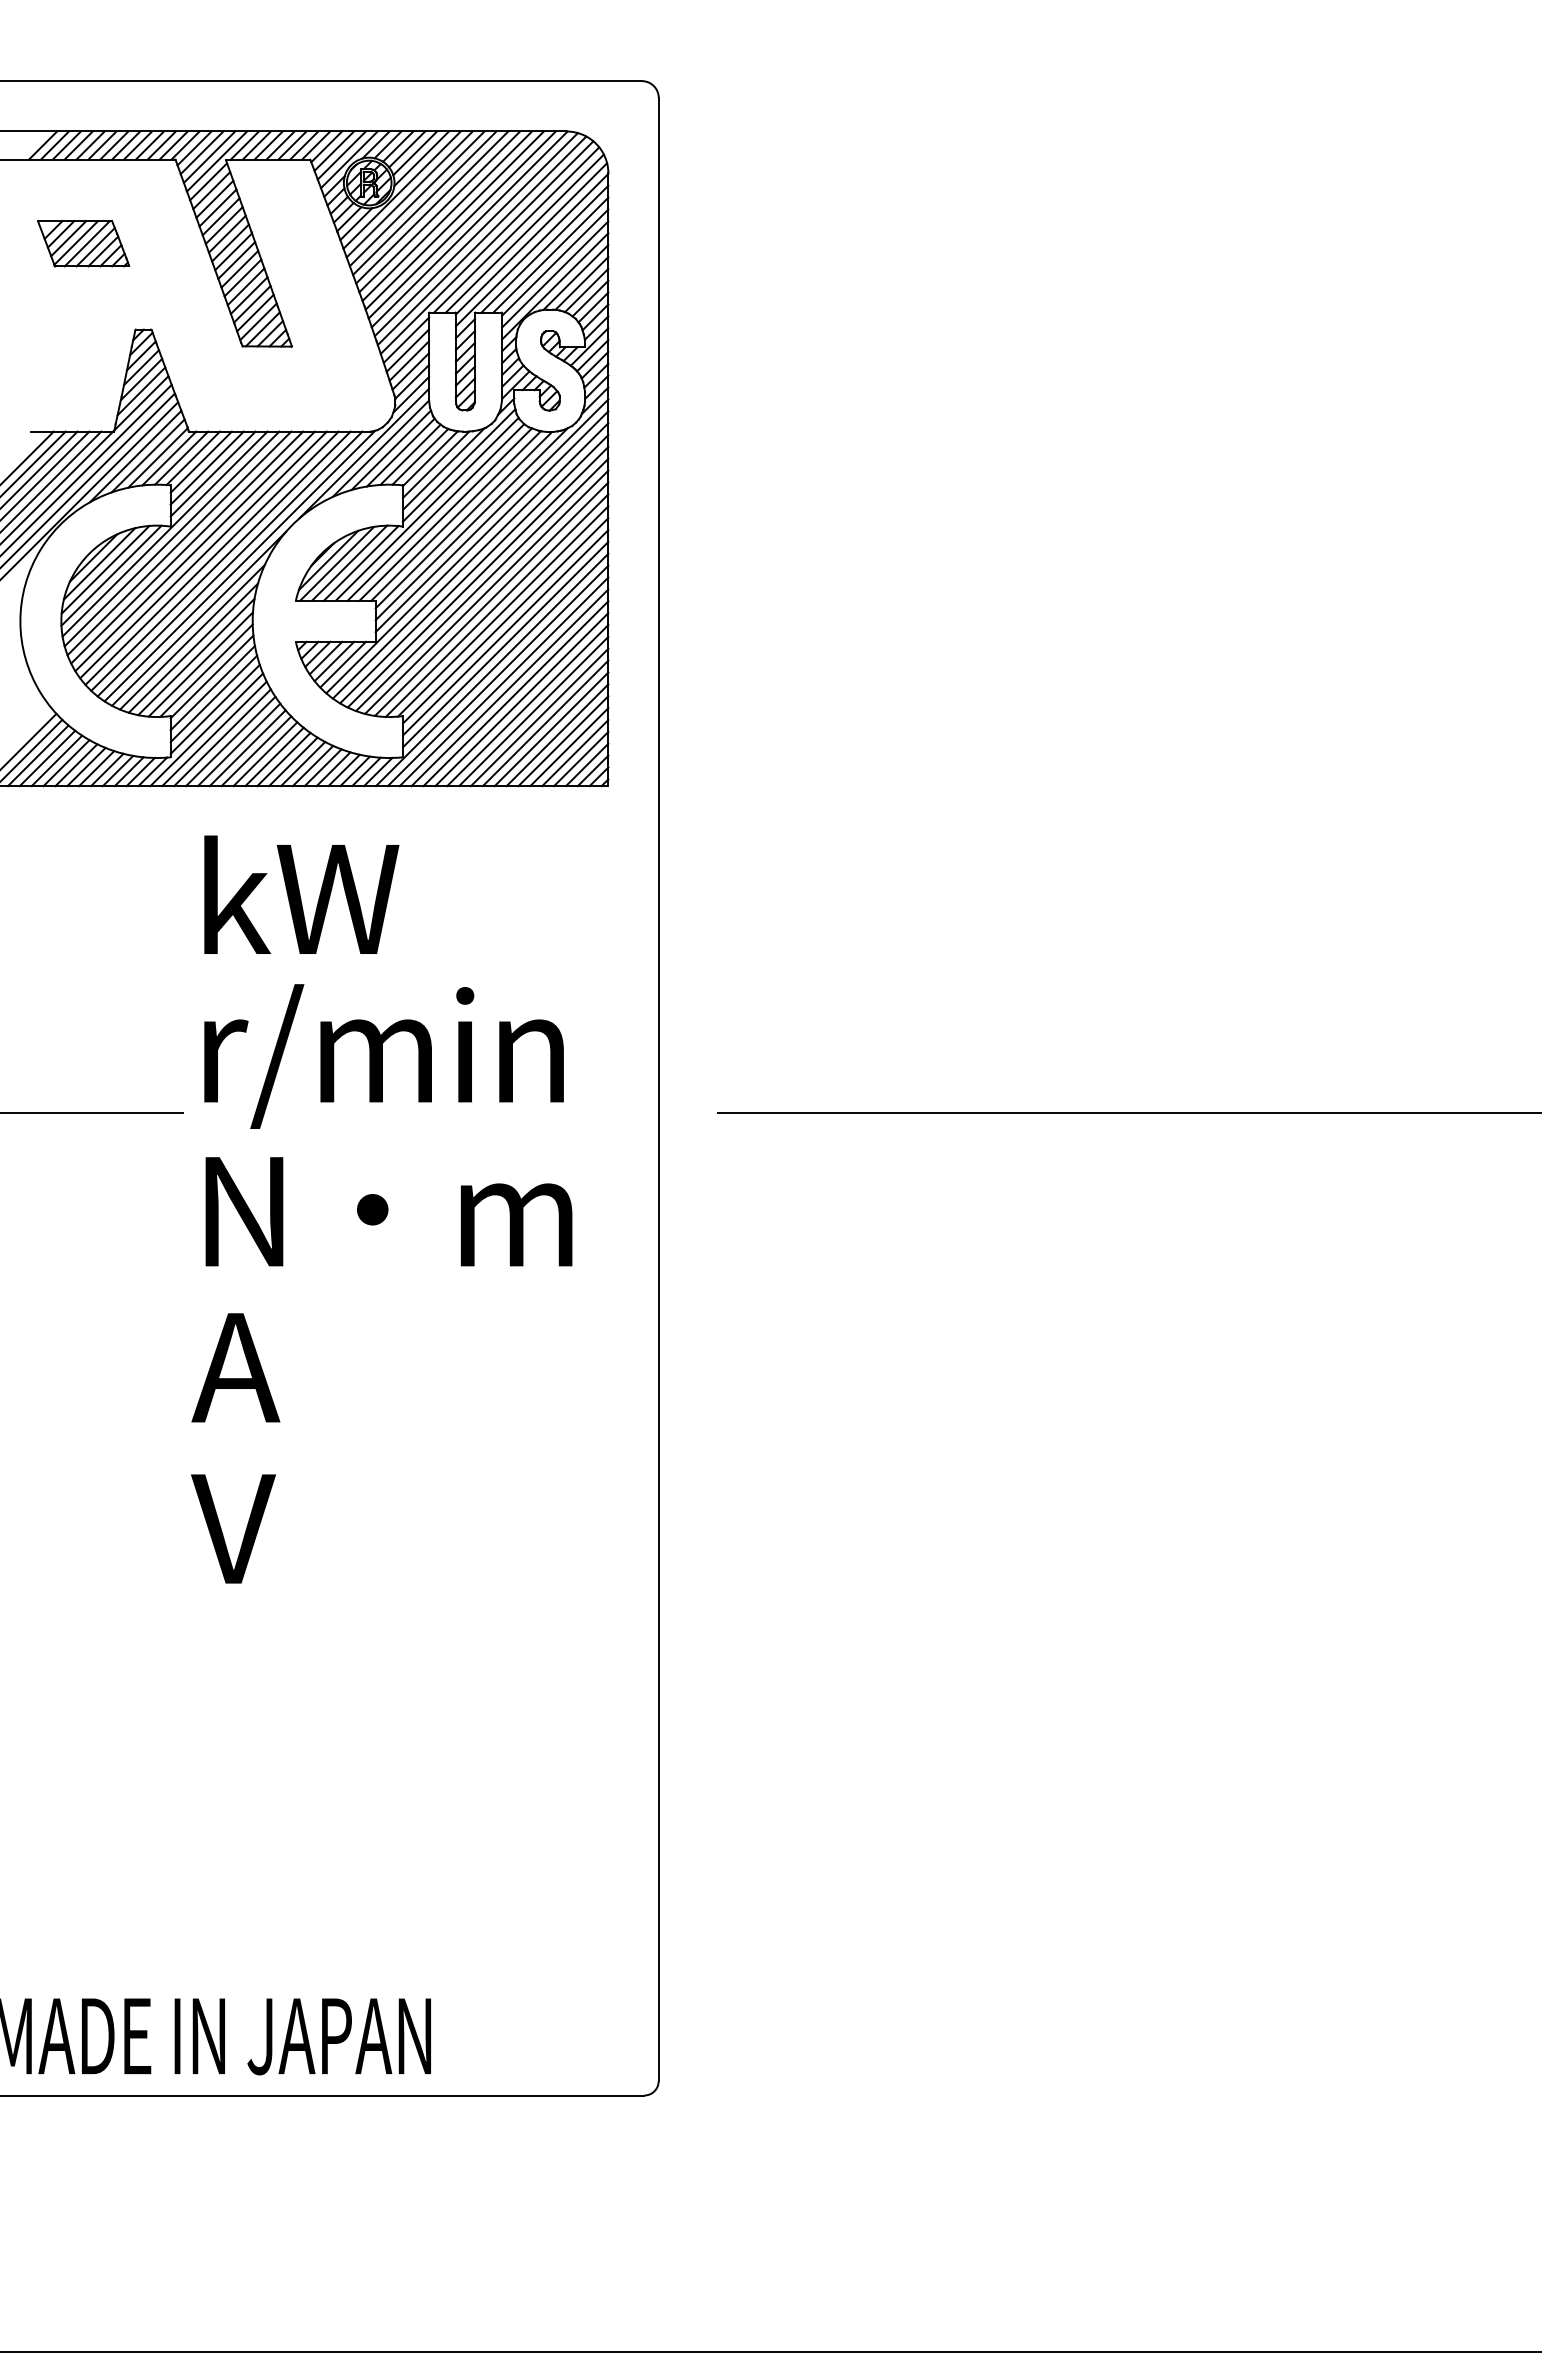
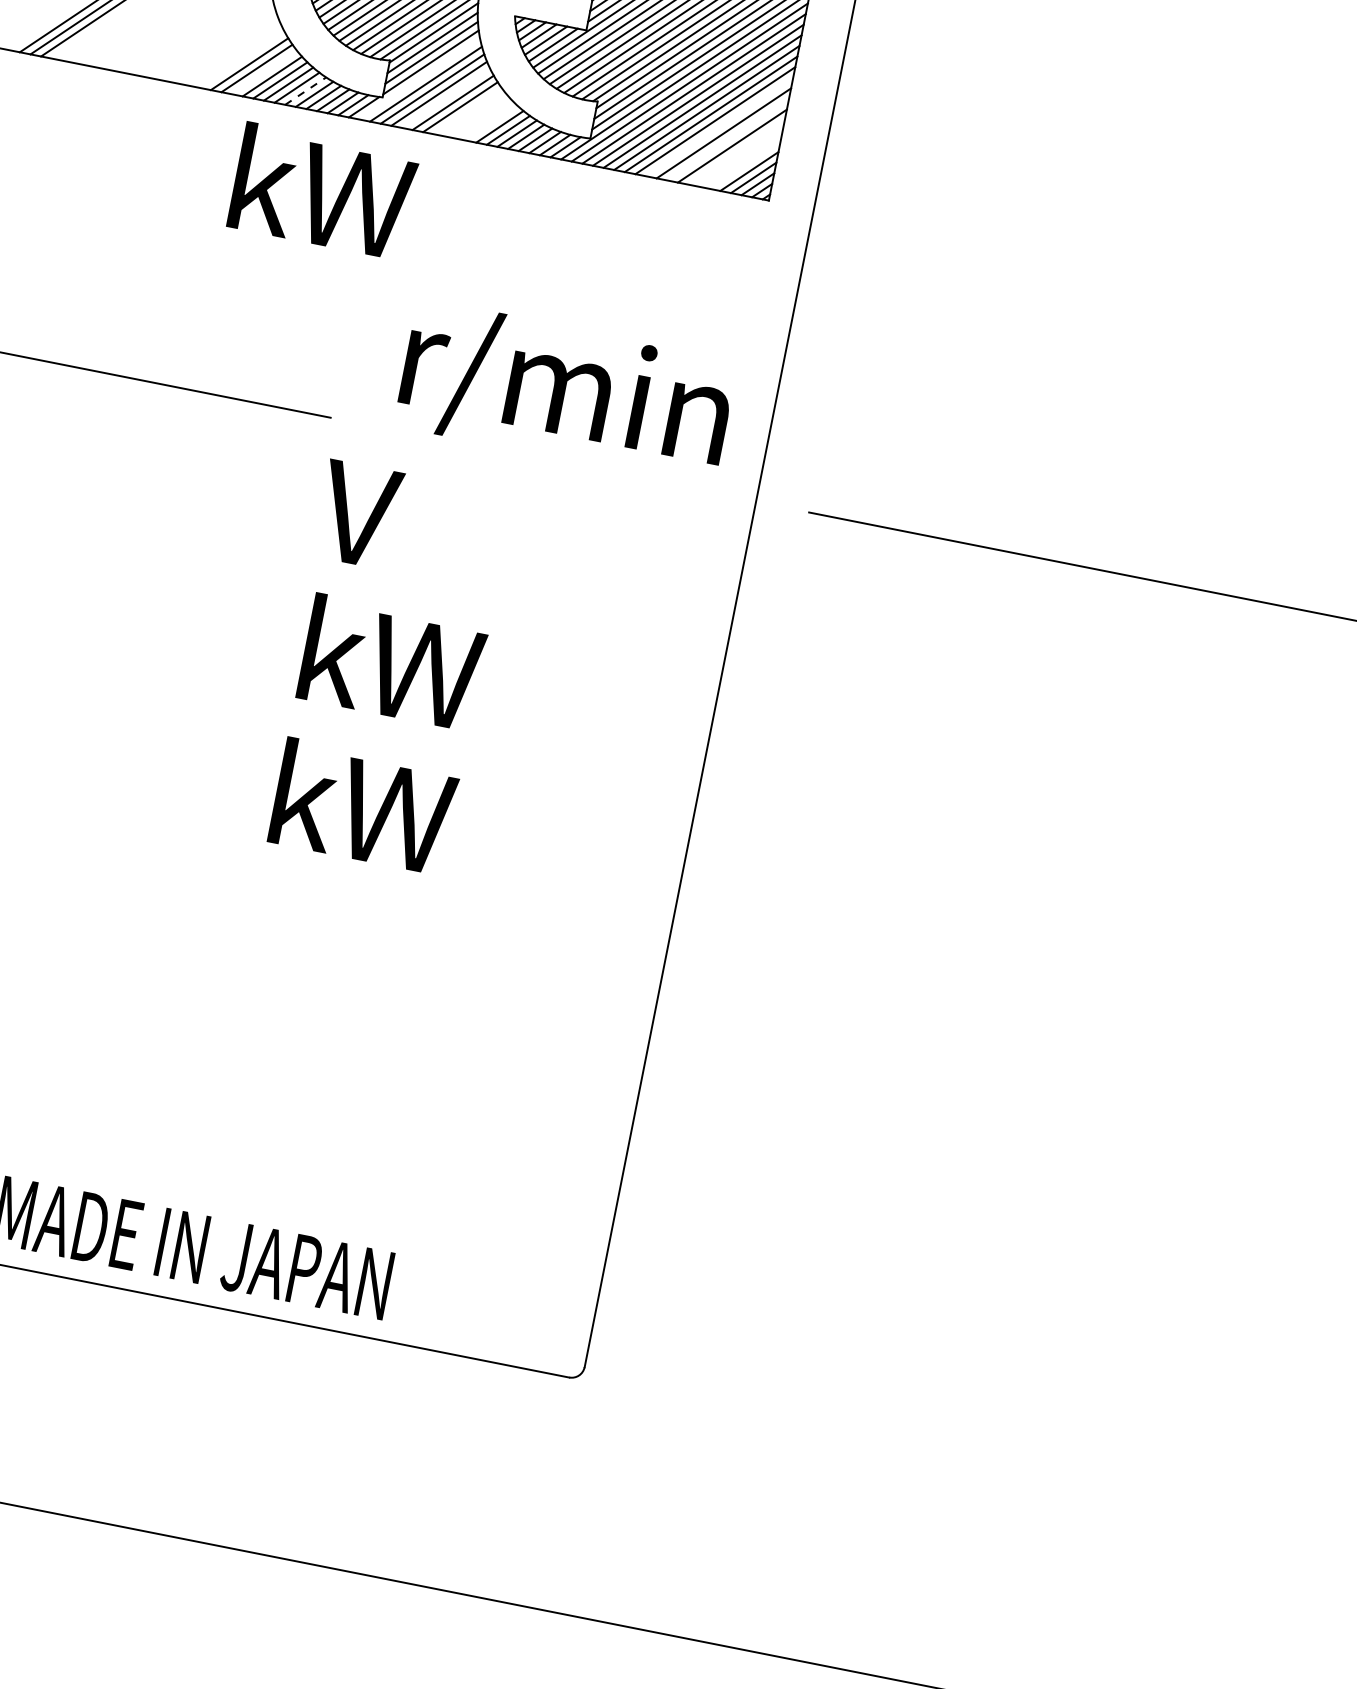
line: (539, 717) -> (719, 127), removed
line: (206, 729) -> (419, 78), removed
line: (551, 729) -> (728, 139), removed
line: (563, 741) -> (736, 152), removed
line: (238, 744) -> (445, 97), removed
line: (569, 747) -> (740, 159), removed
line: (575, 752) -> (745, 164), removed
line: (265, 754) -> (467, 111), removed
line: (37, 755) -> (263, 72), removed
line: (274, 756) -> (475, 115), removed
line: (283, 759) -> (483, 119), removed
line: (293, 761) -> (491, 122), removed
line: (86, 766) -> (305, 90), solid -> dashed
text: (301, 894) -> (323, 190), moved
text: (383, 1056) -> (565, 392), moved
text: (381, 1211) -> (490, 540), N・m -> V
text: (295, 1362) -> (387, 660), A -> kW
text: (295, 1524) -> (358, 805), V -> kW

